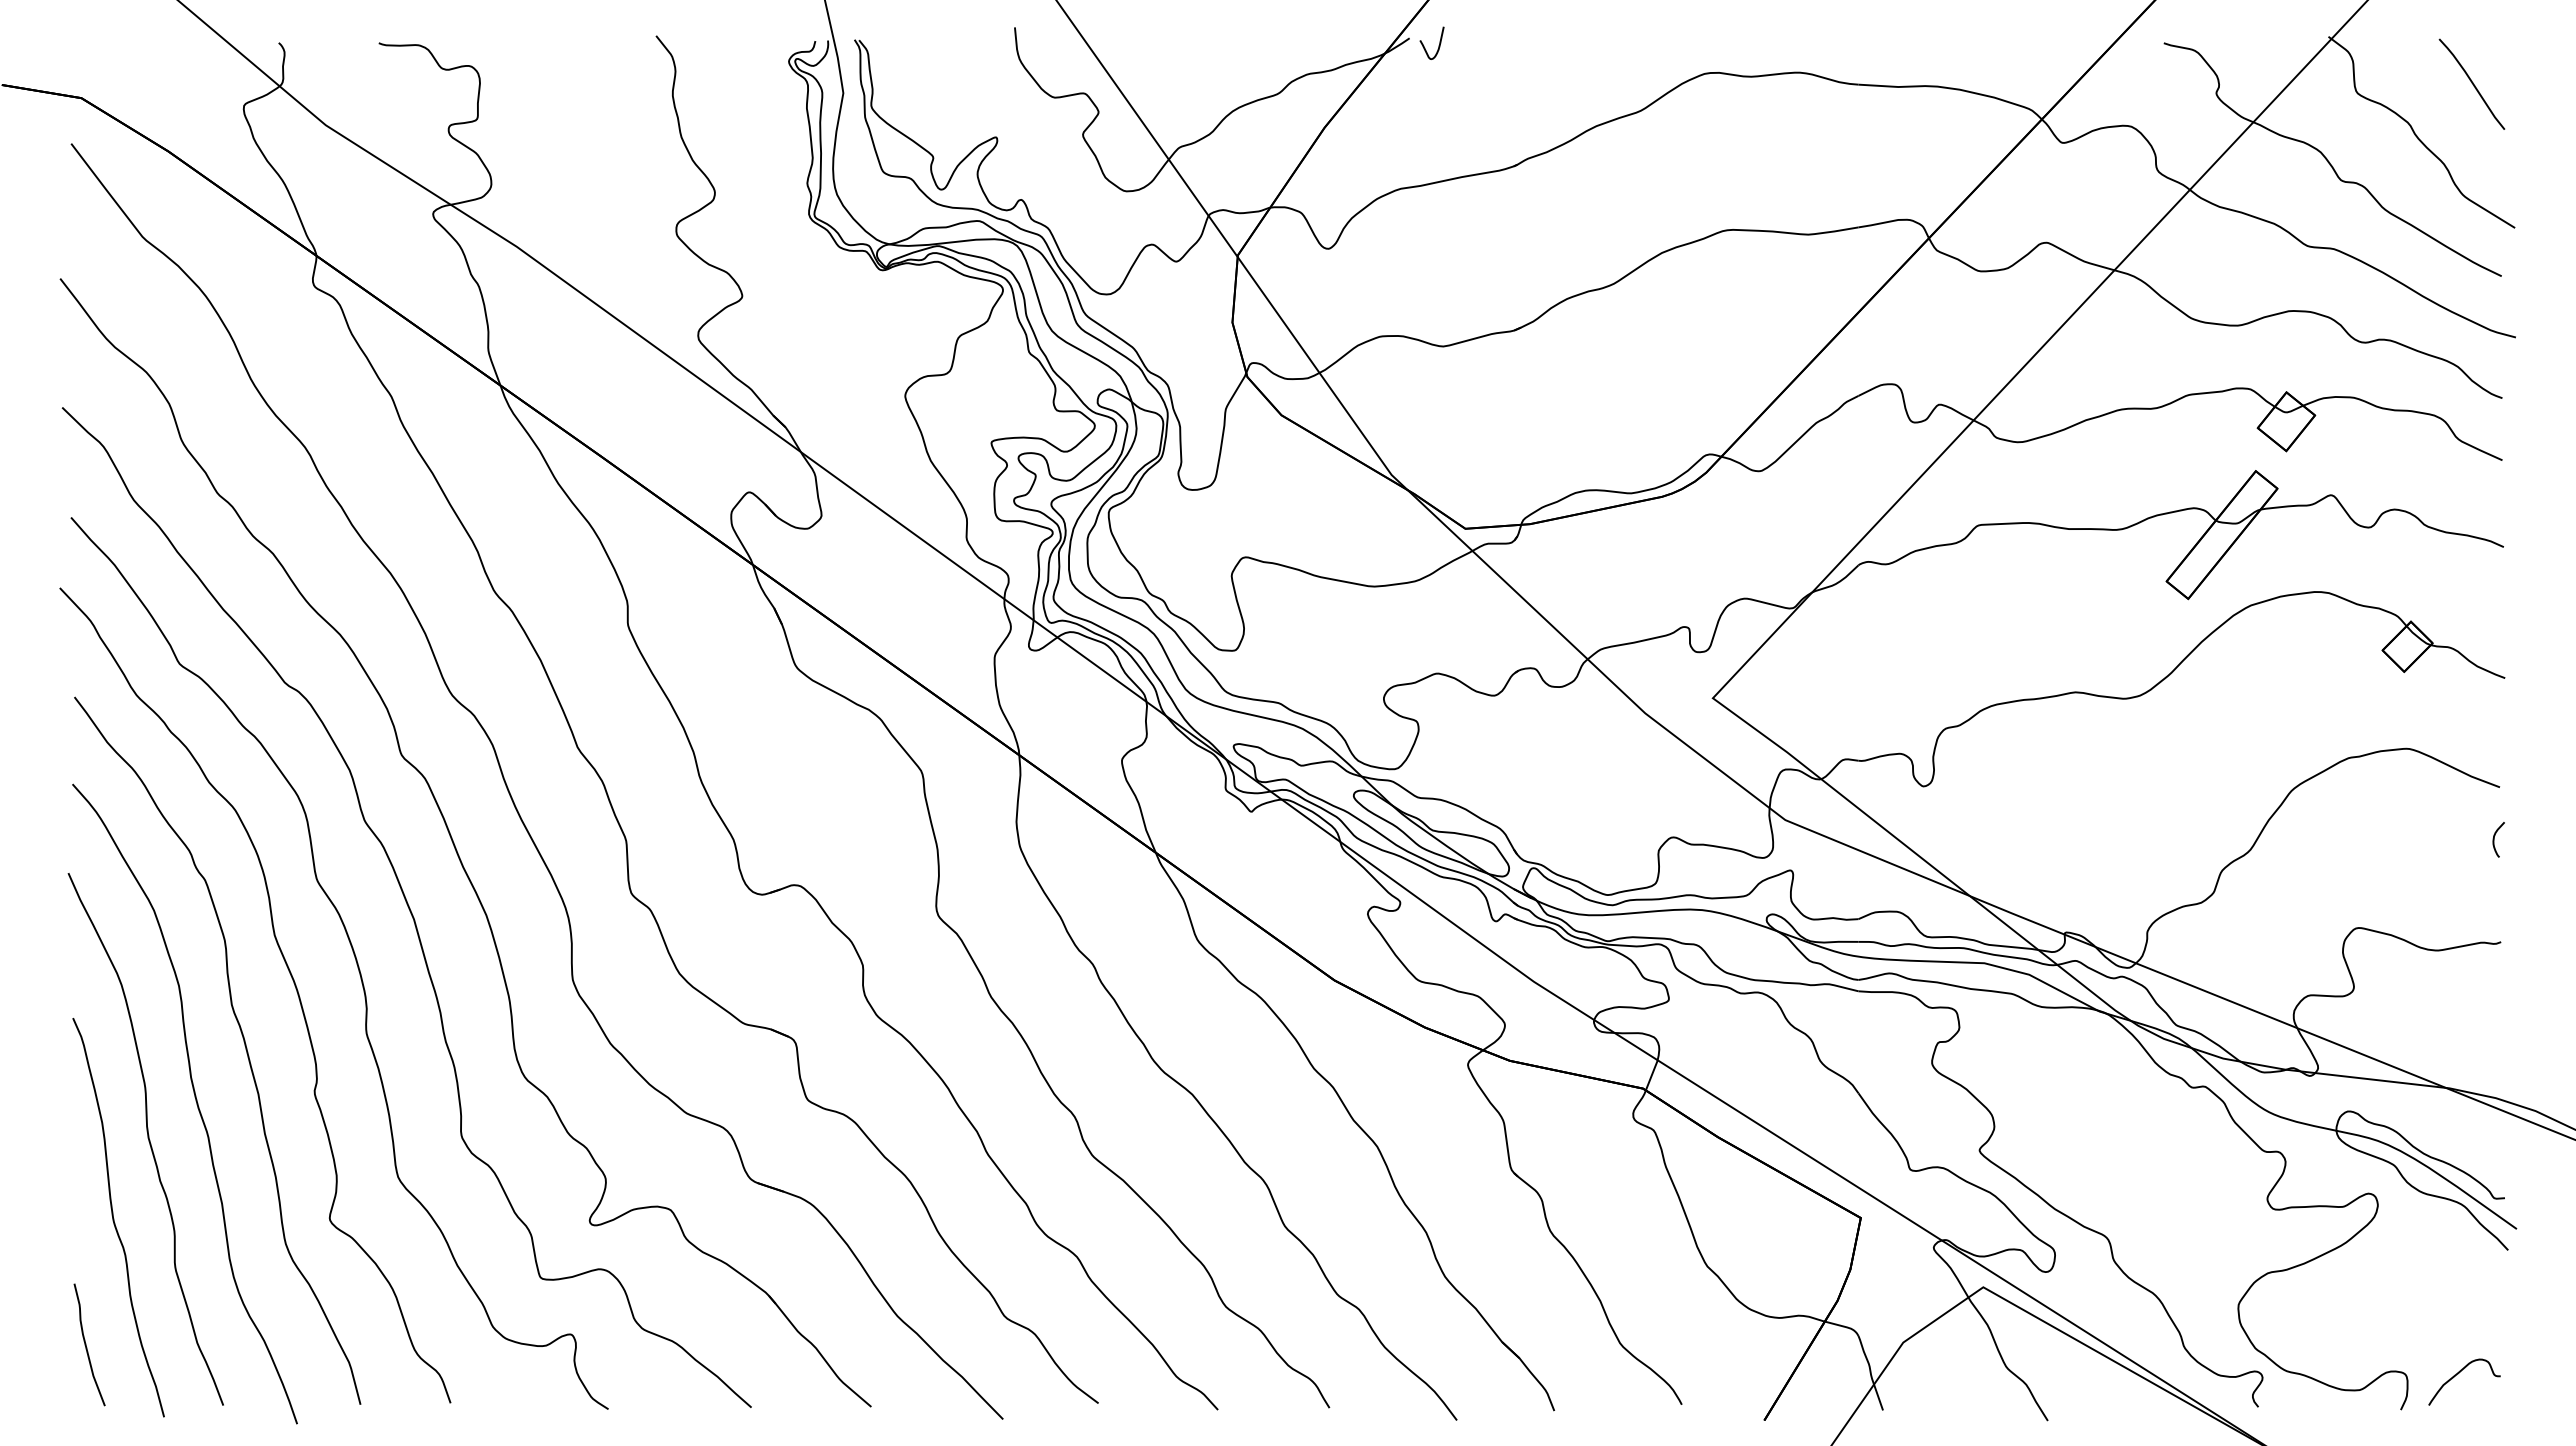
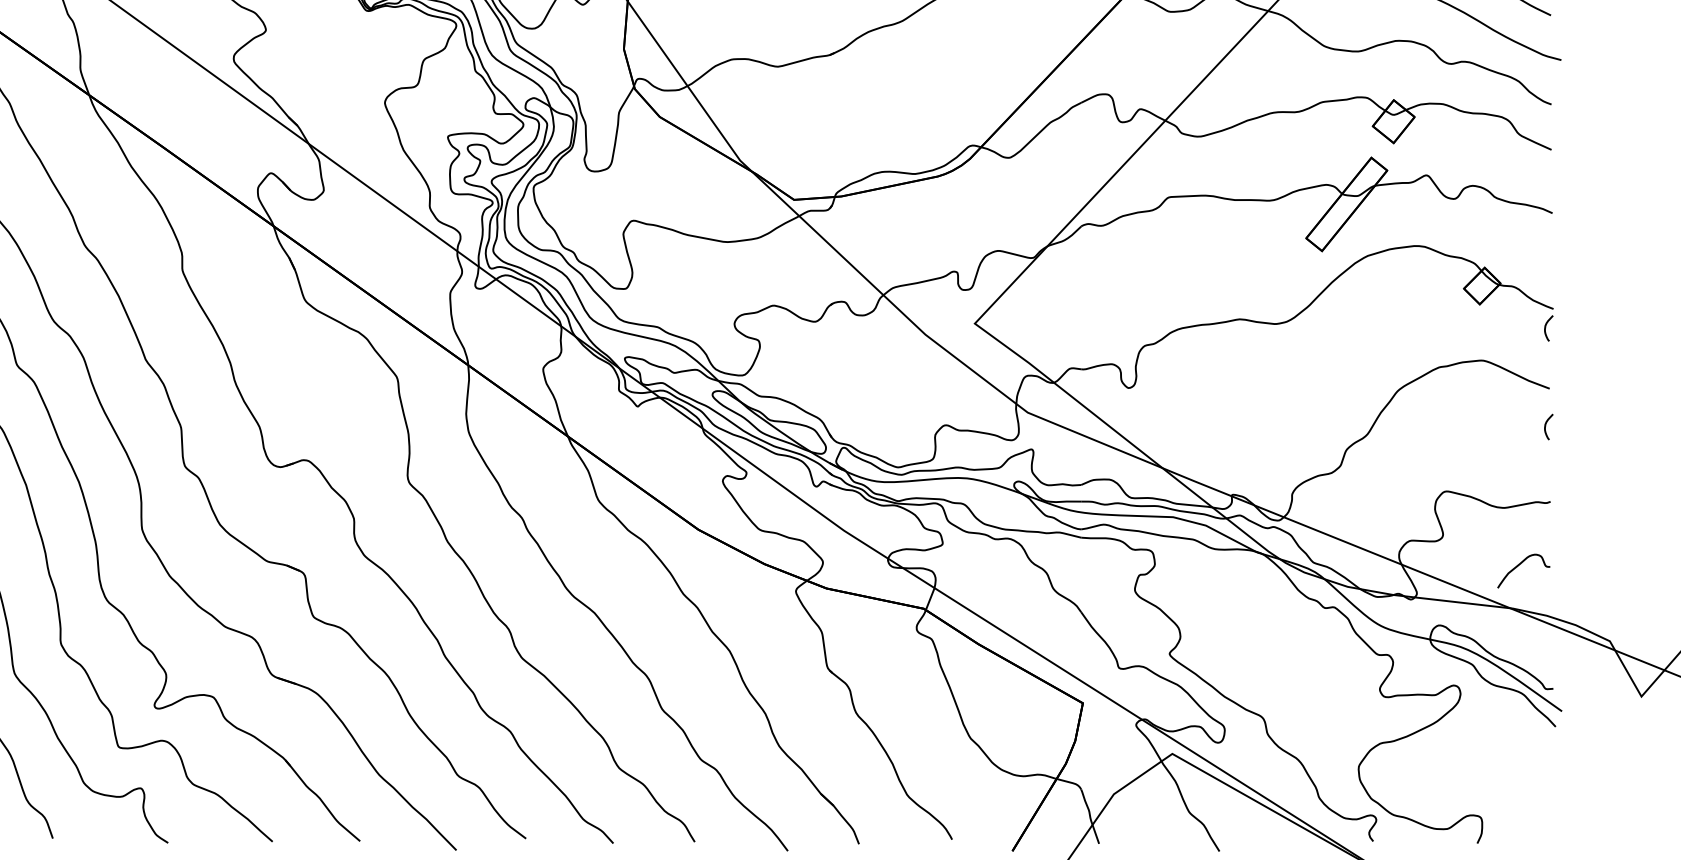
curve: (2494, 704) -> (1545, 328), added
curve: (2458, 1374) -> (1519, 565), moved

